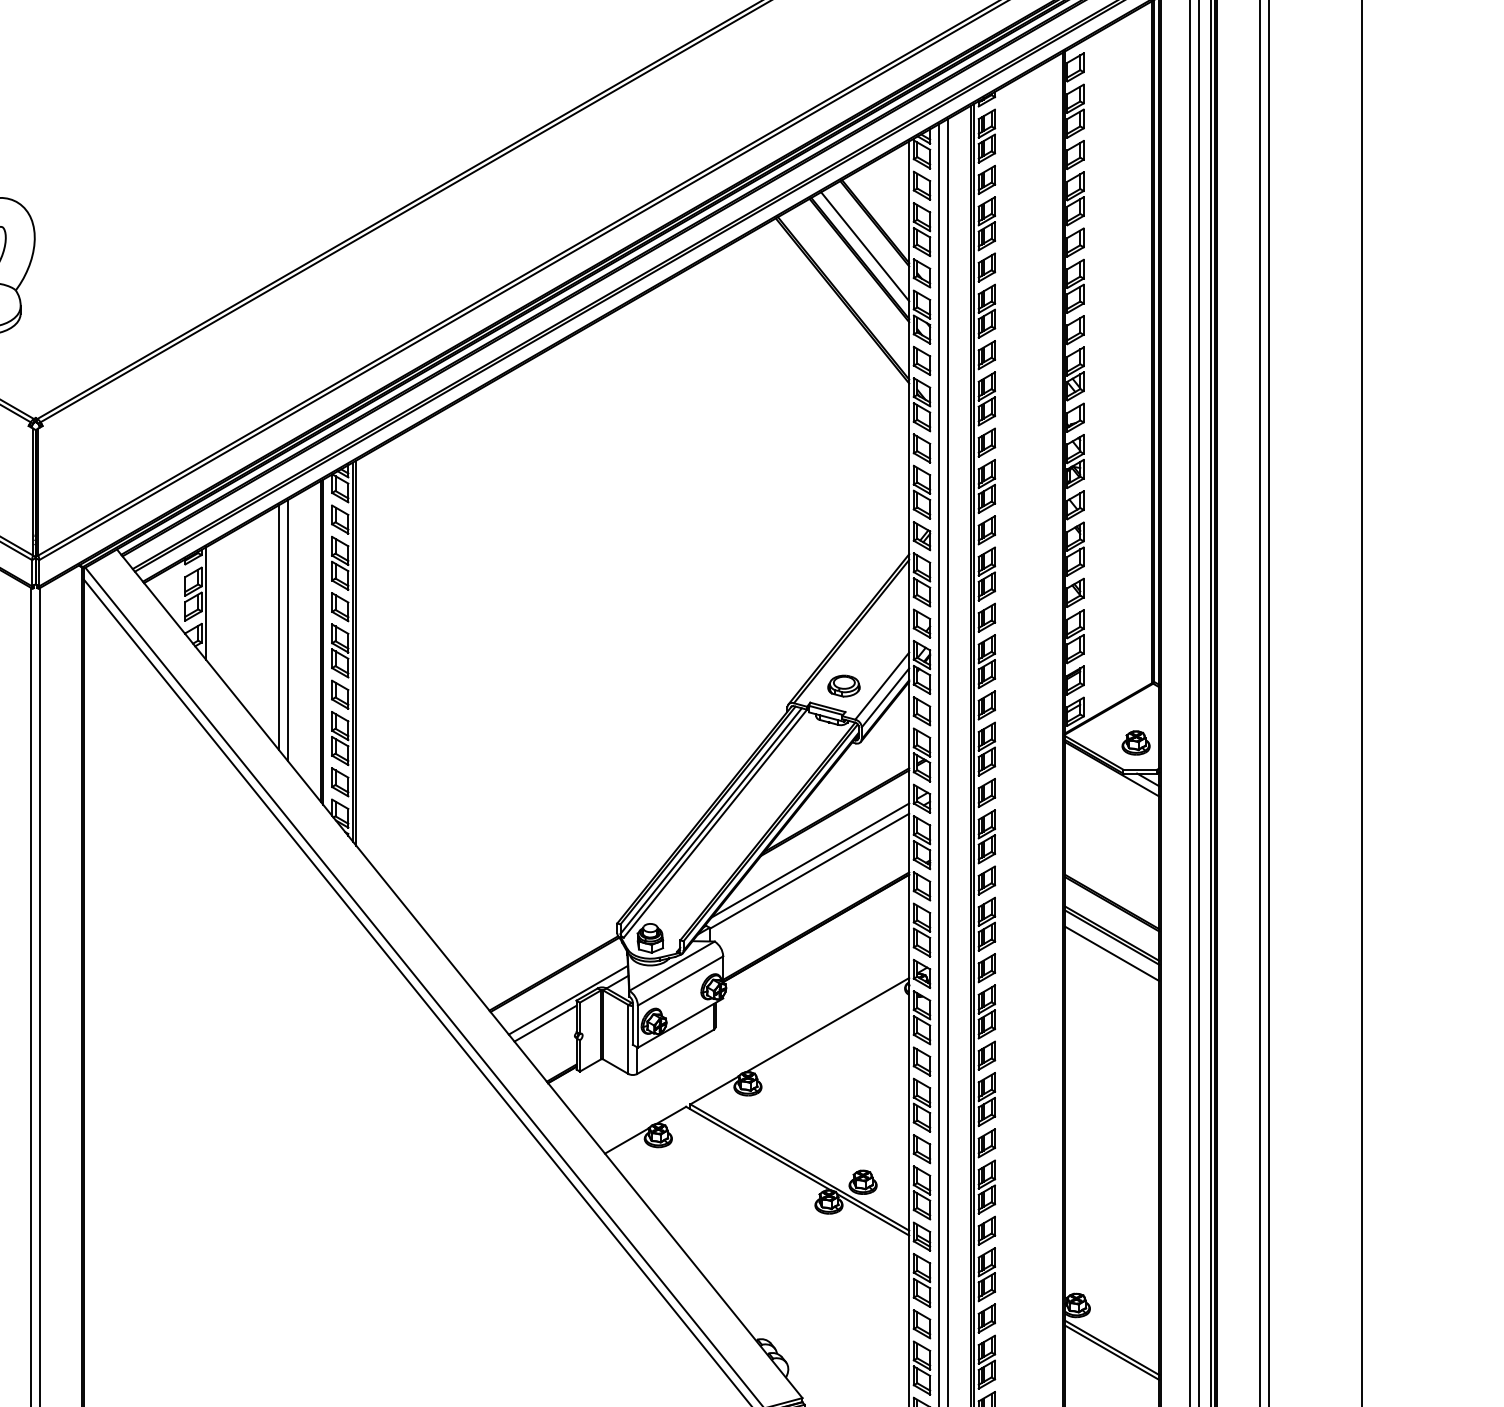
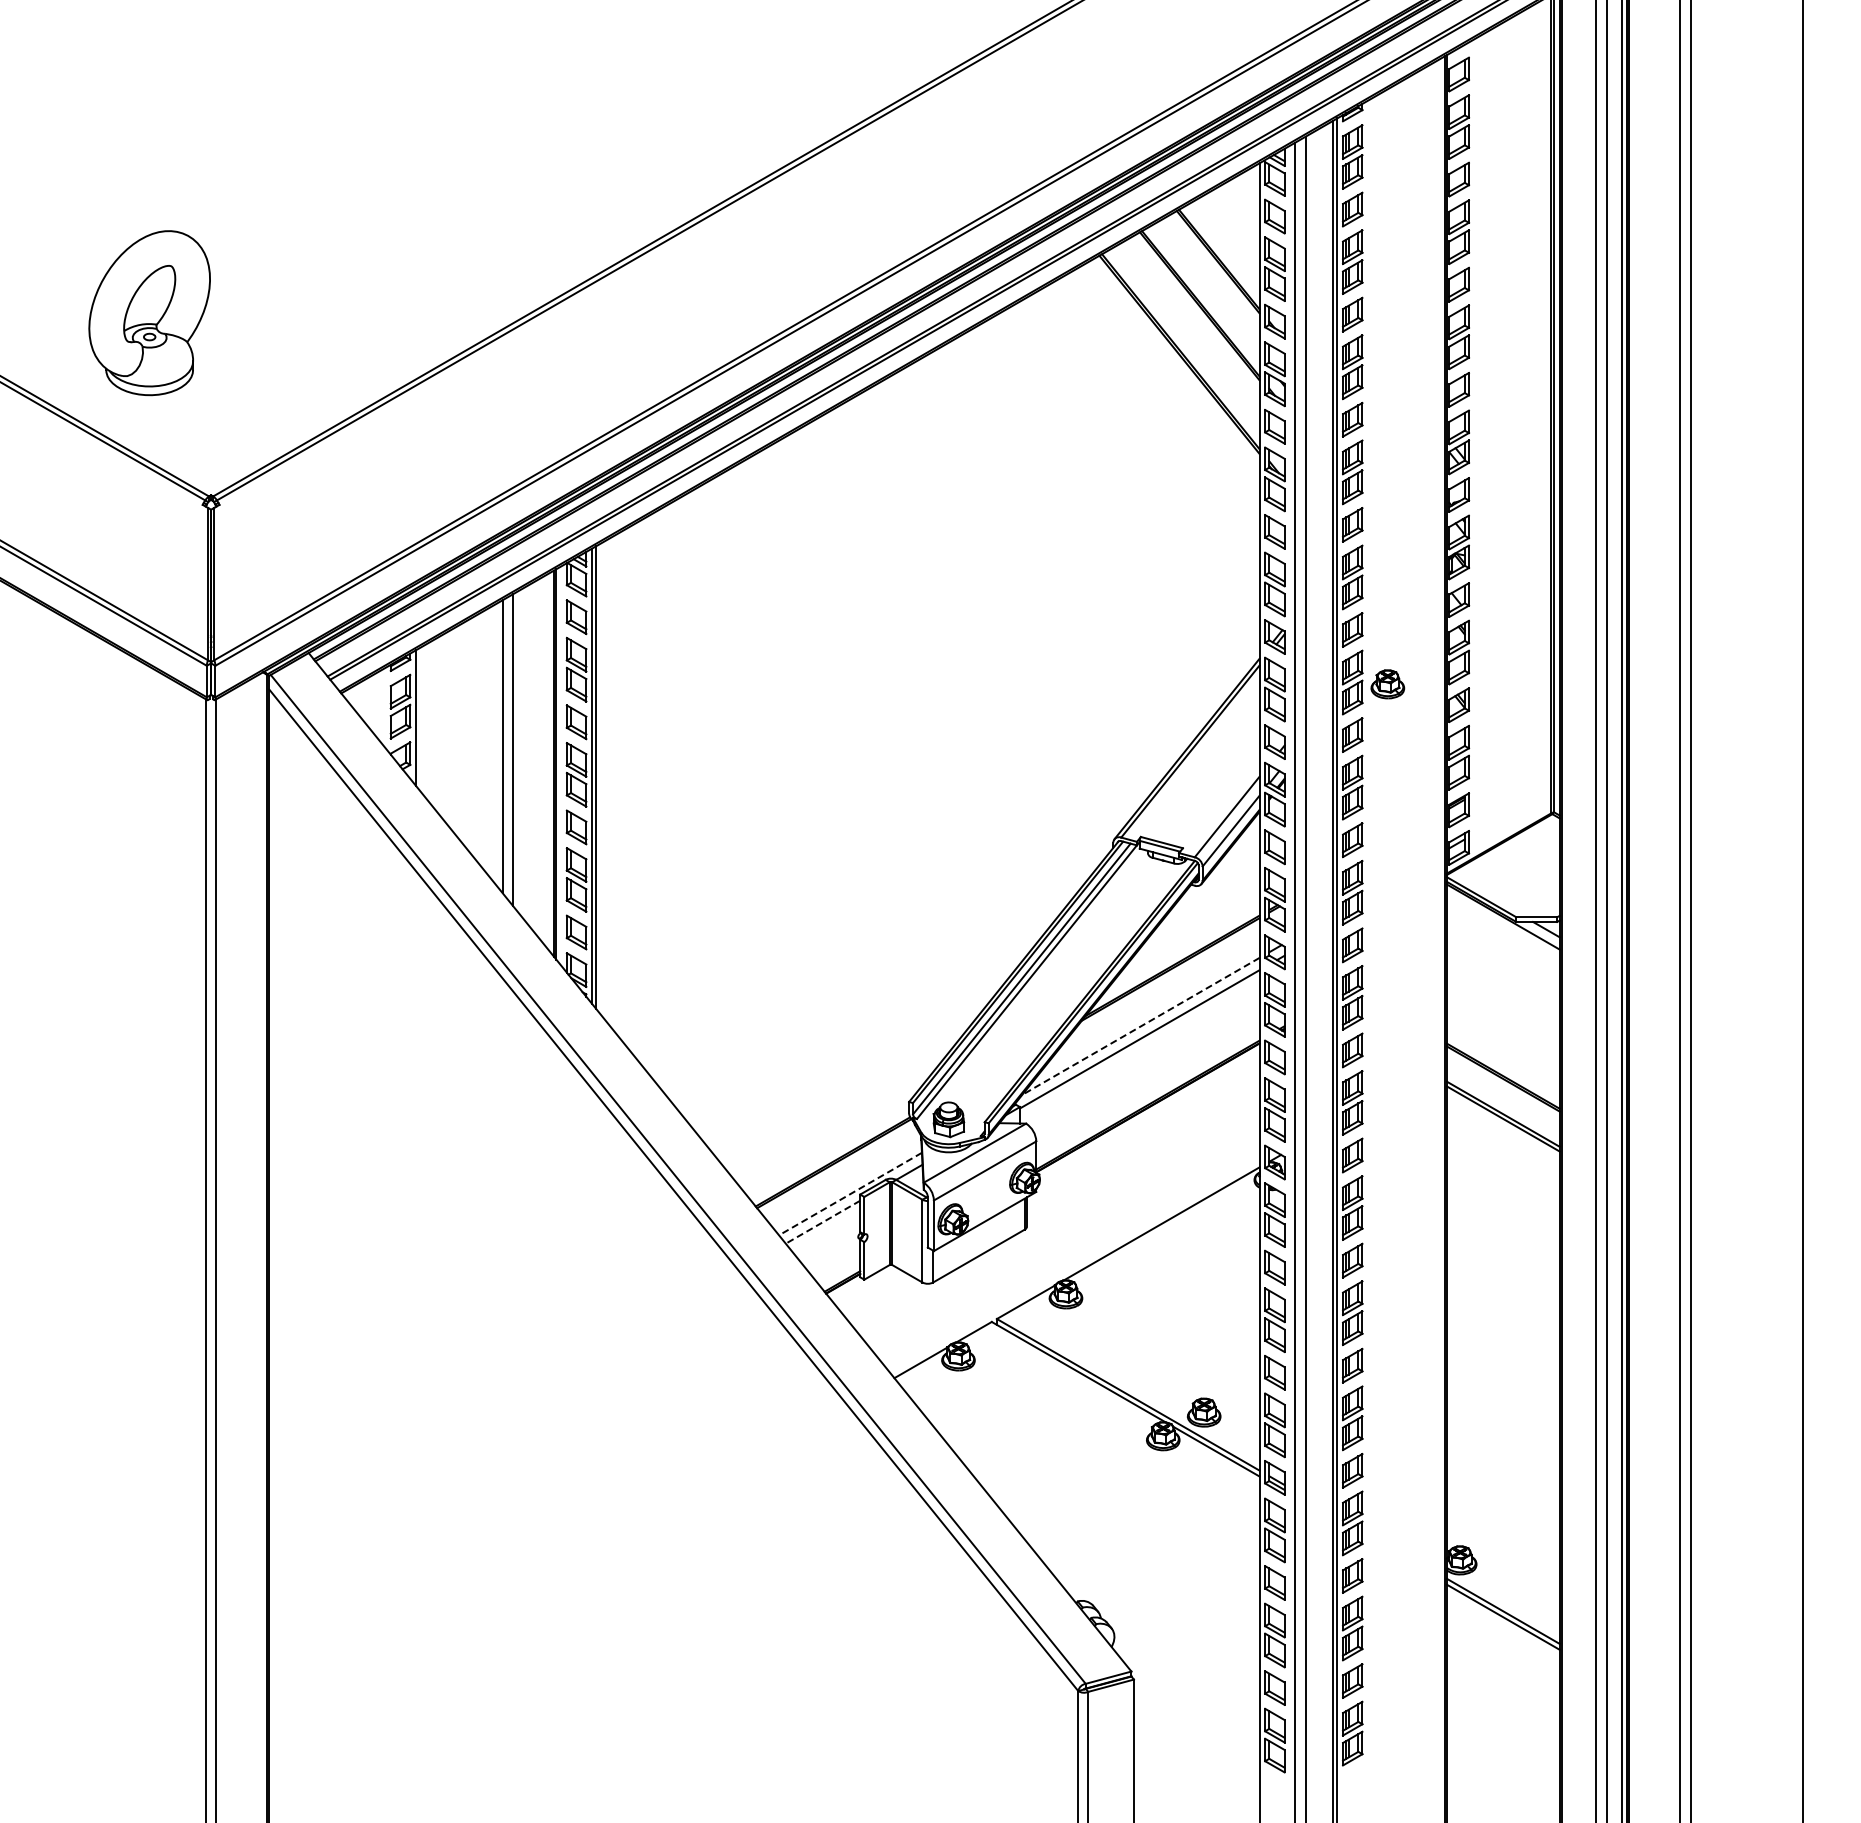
line: (865, 246) -> (1206, 289), removed
part: (844, 685) -> (1181, 816), removed
part: (1135, 743) -> (1387, 684), moved
line: (810, 860) -> (1140, 1026), solid -> dashed
line: (1111, 953) -> (1502, 1137), removed
line: (568, 1000) -> (850, 1194), solid -> dashed
line: (545, 1023) -> (823, 1222), solid -> dashed

